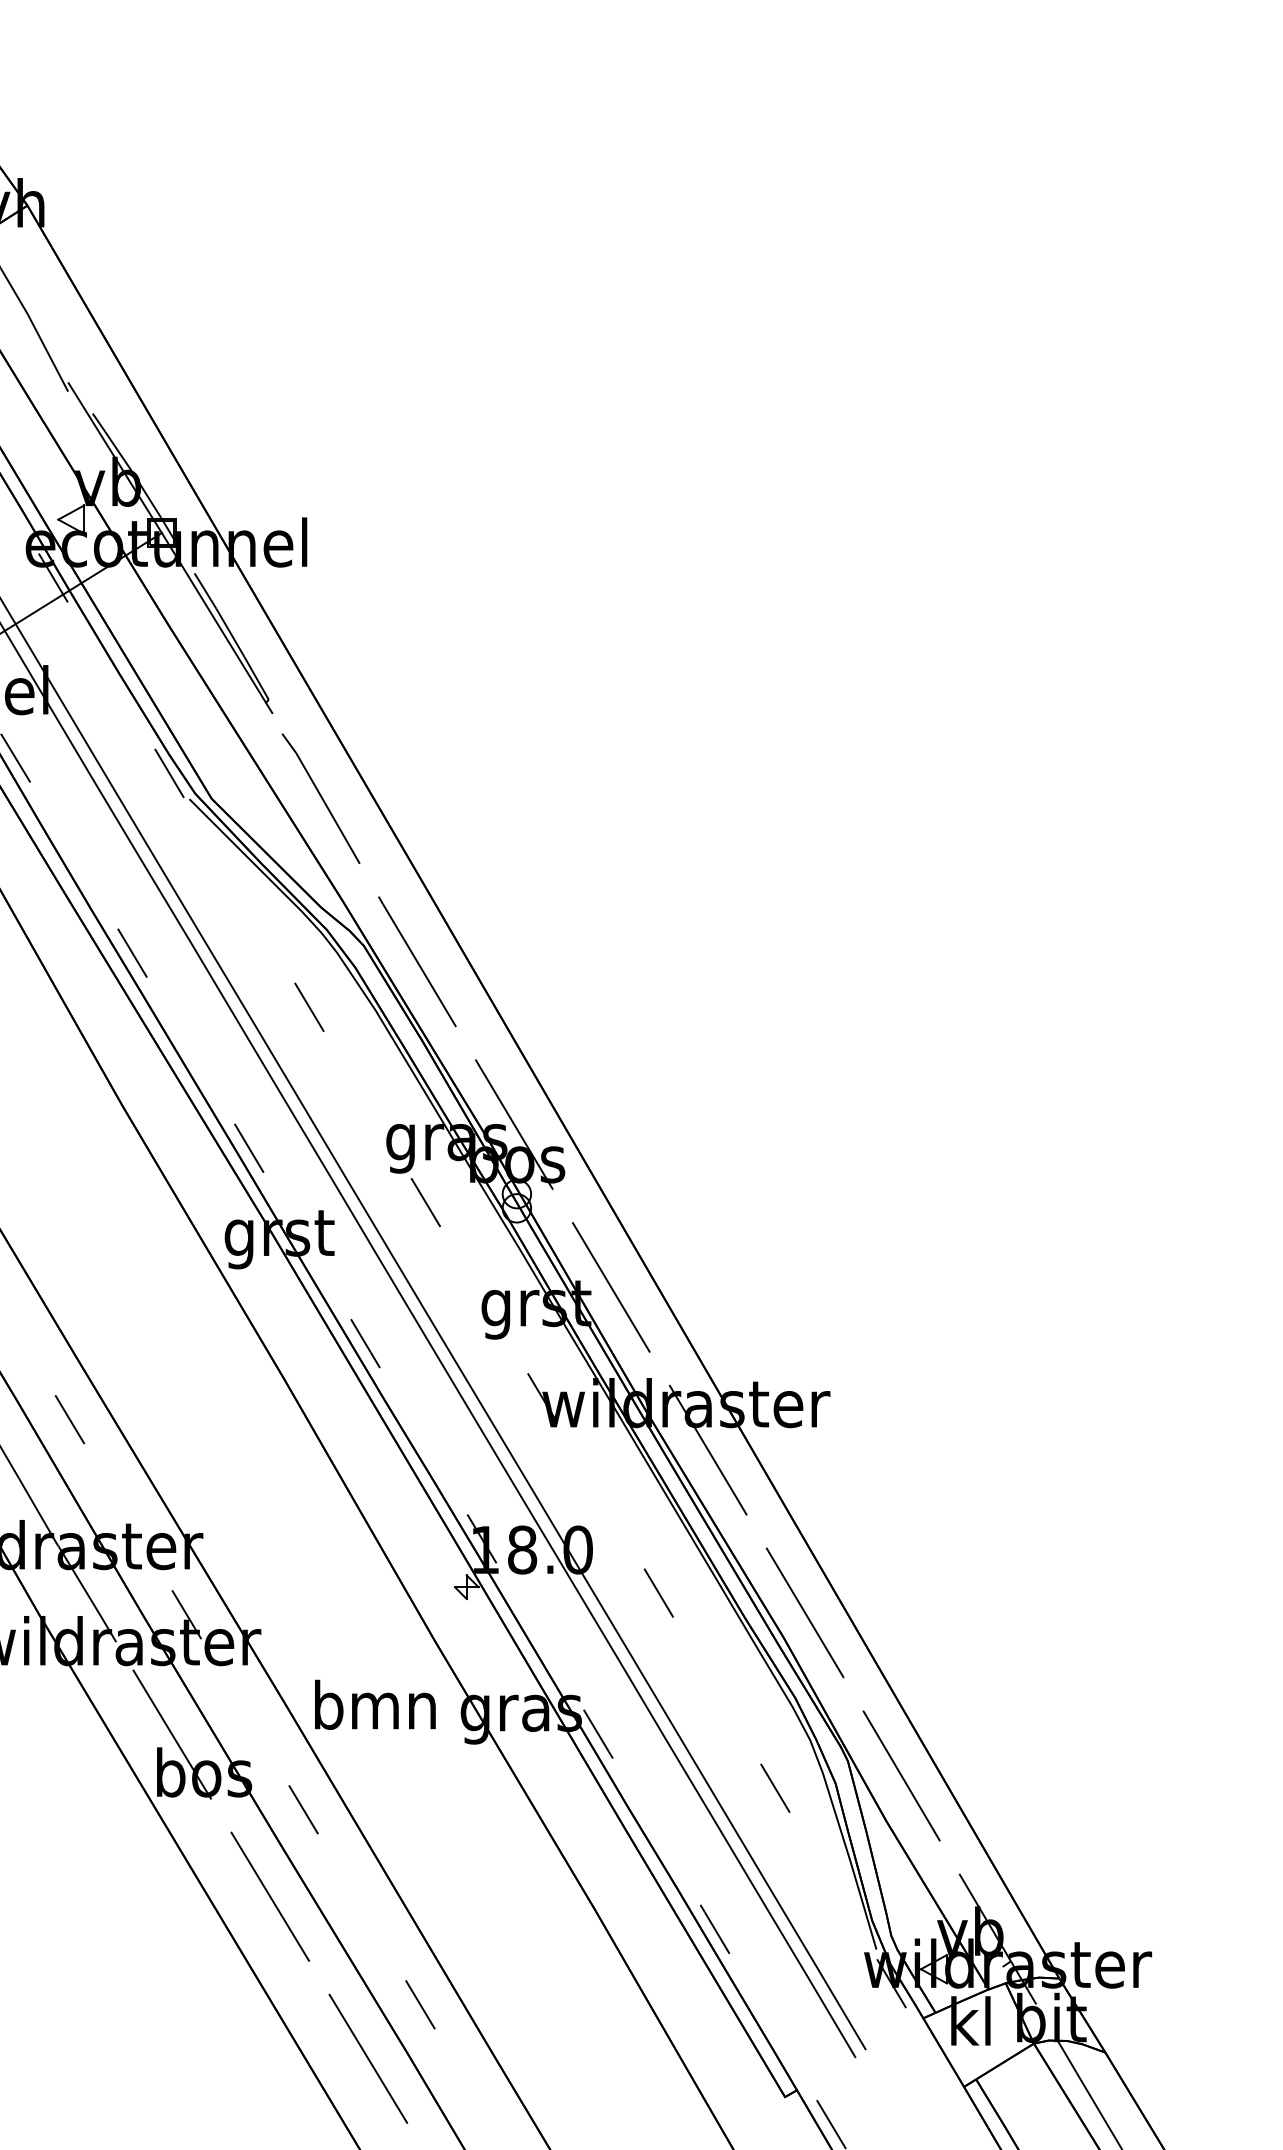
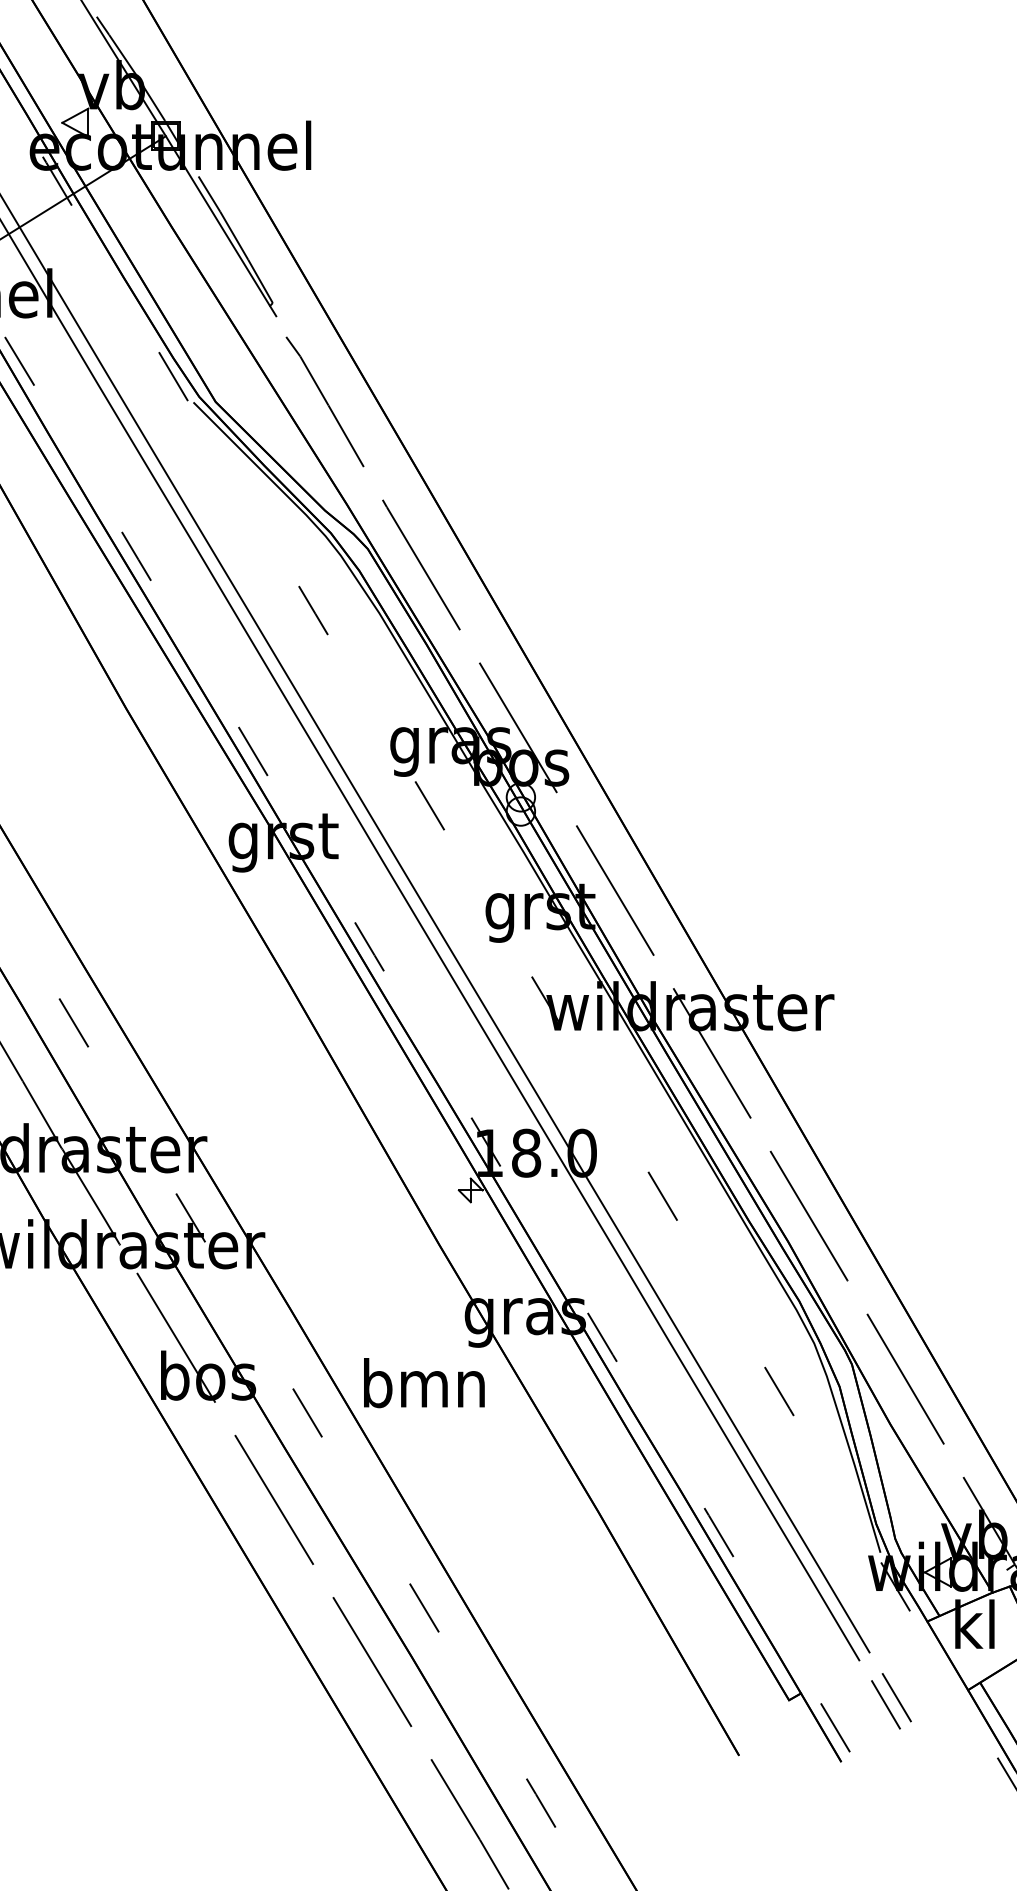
text: (375, 1704) -> (424, 1382), moved
line: (892, 2093) -> (896, 1696), added
line: (881, 2100) -> (885, 1703), added

